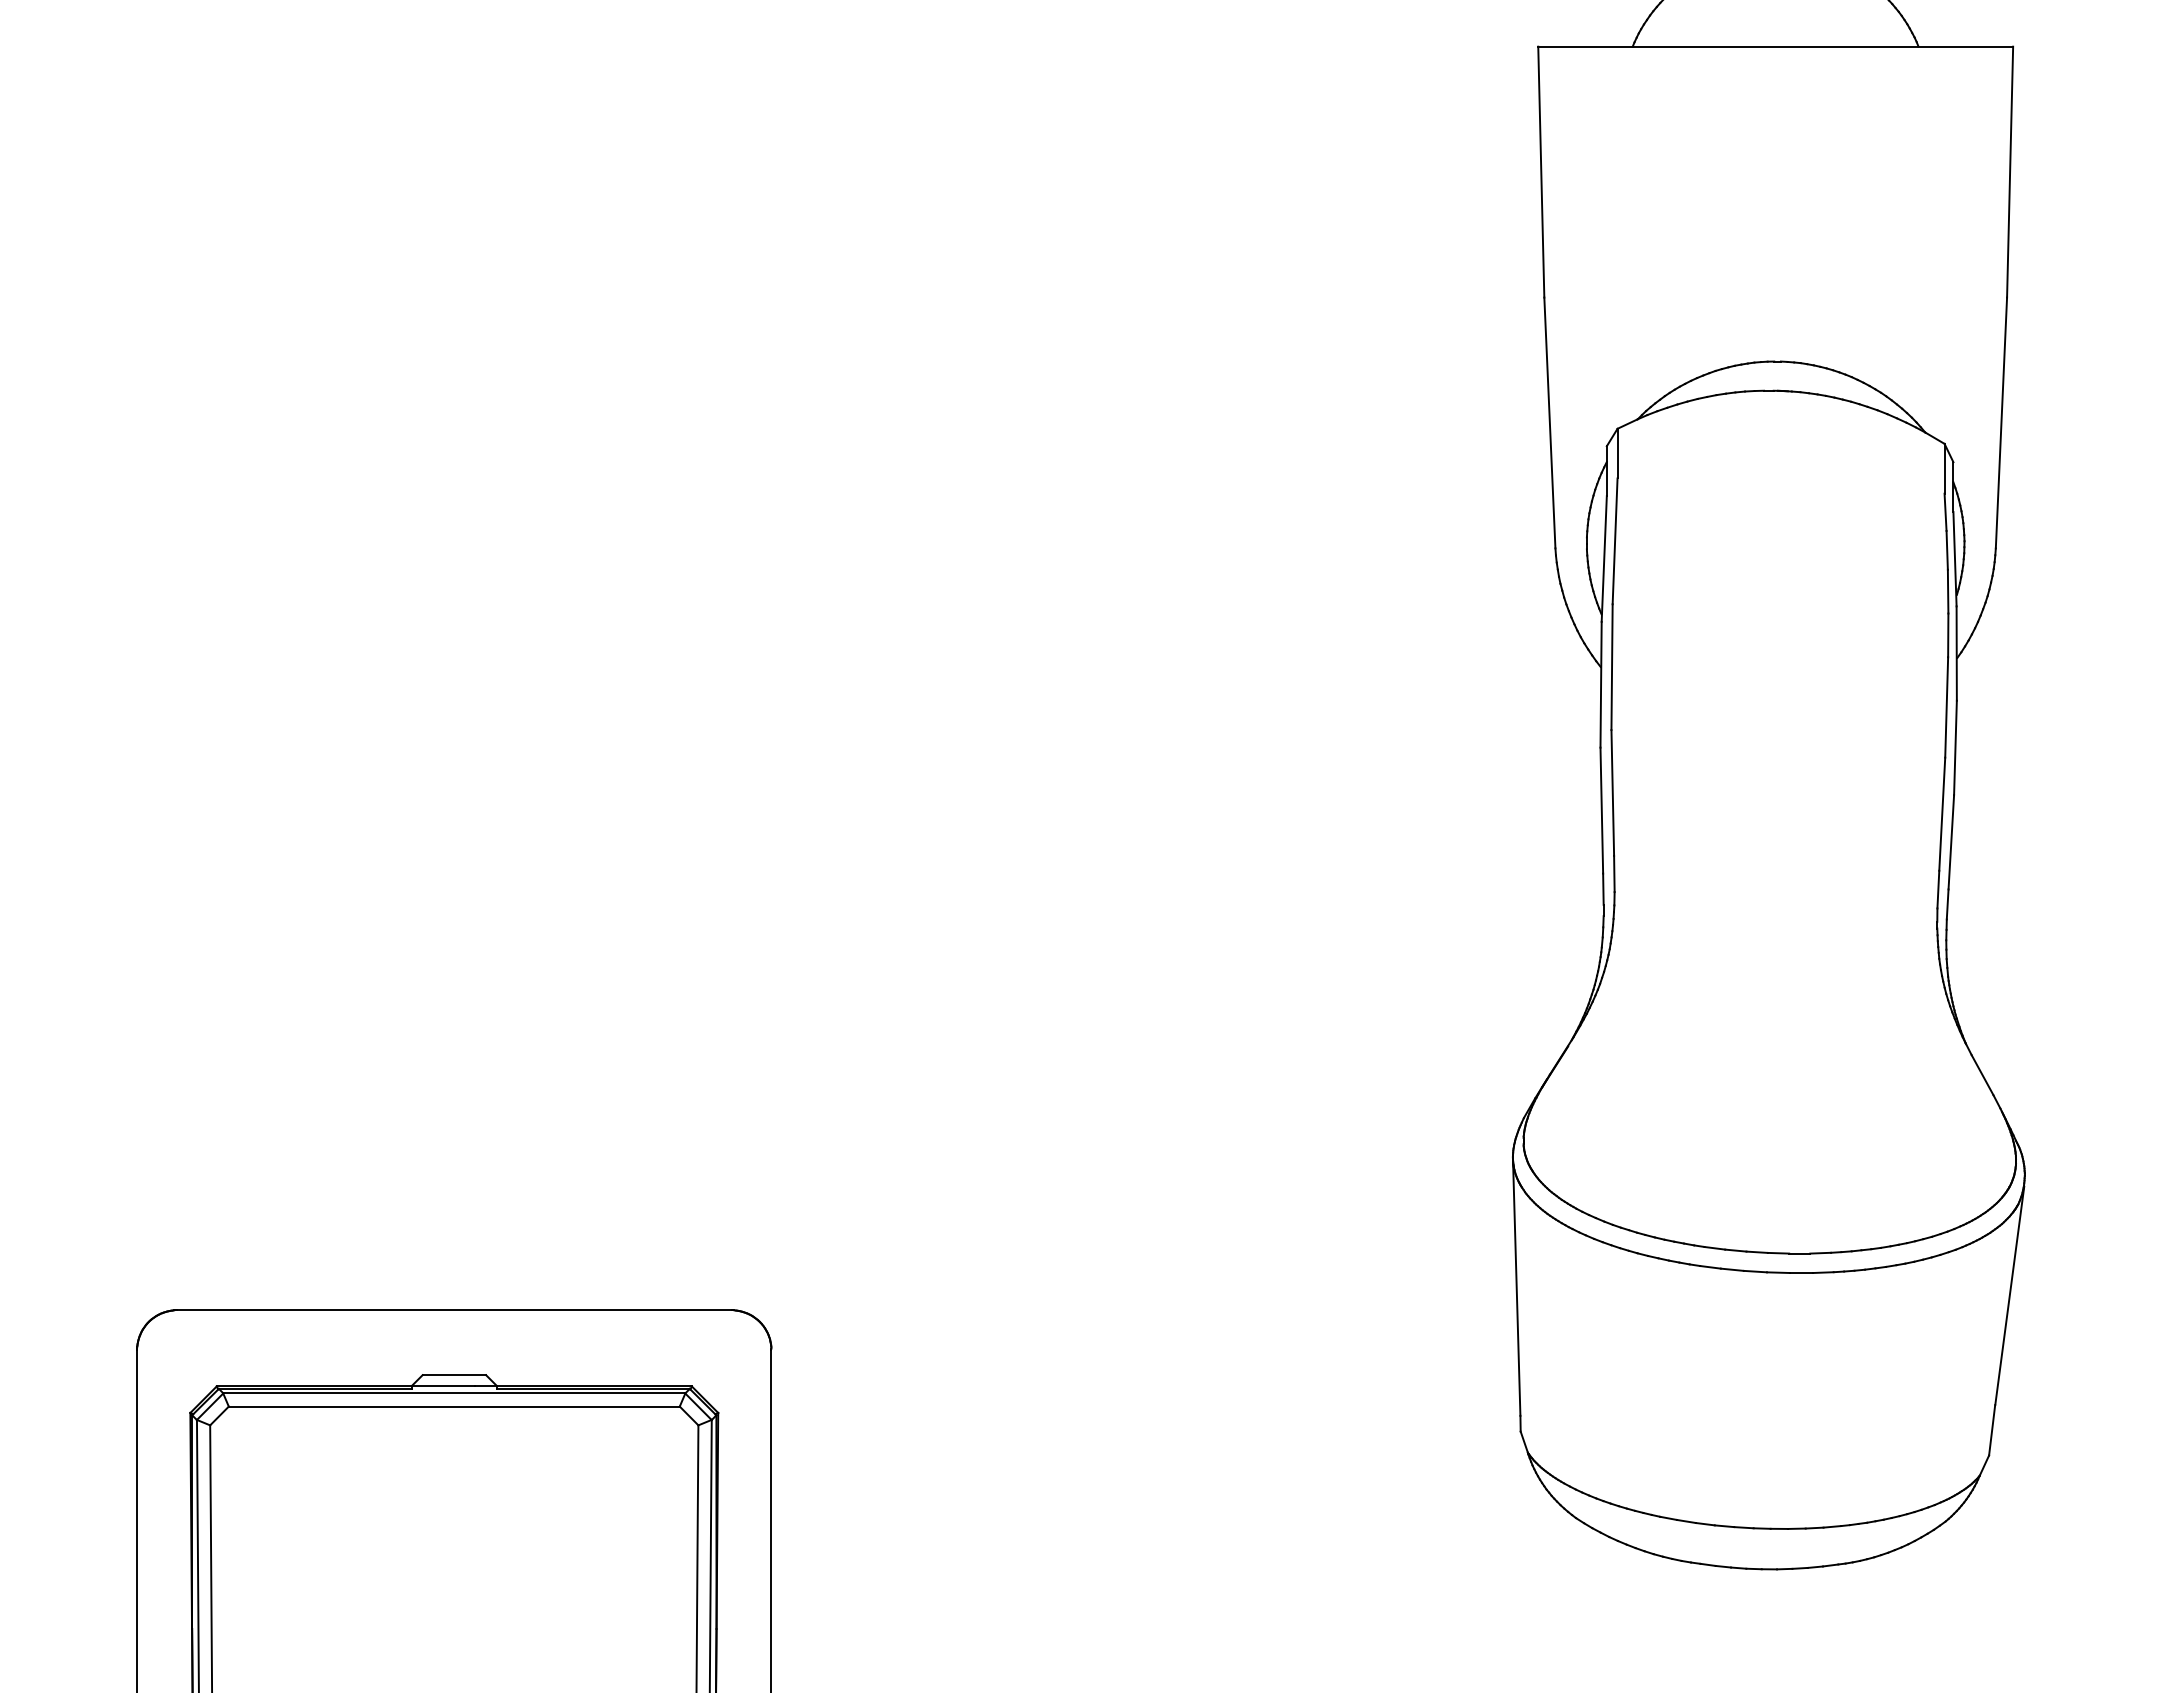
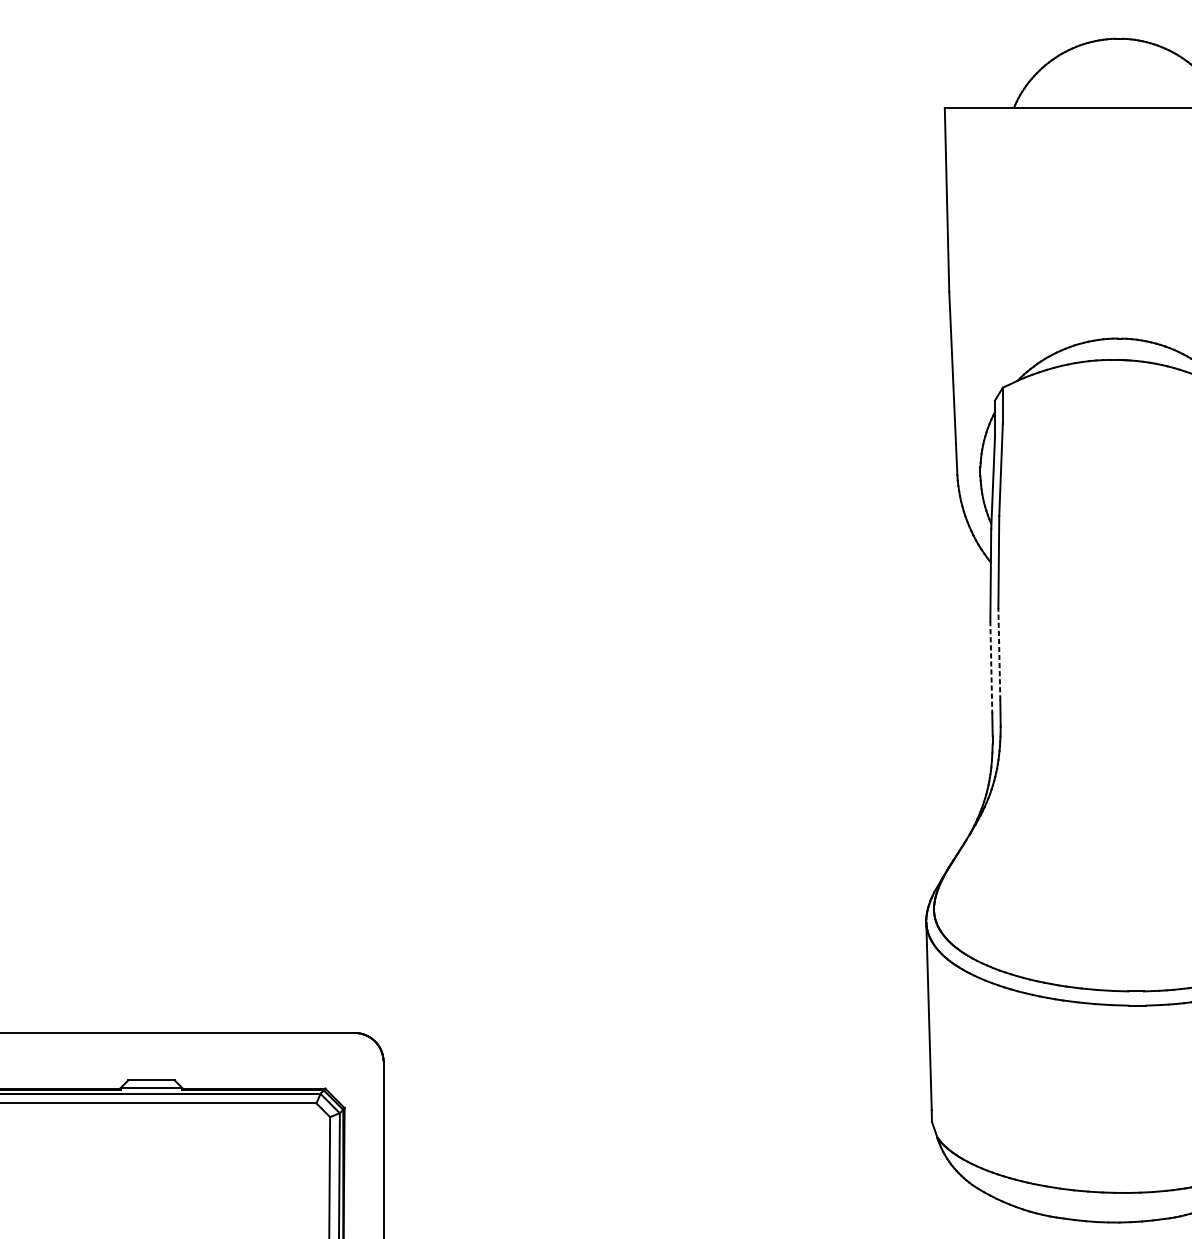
line: (1612, 792) -> (999, 653), solid -> dashed
line: (1601, 810) -> (991, 667), solid -> dashed

